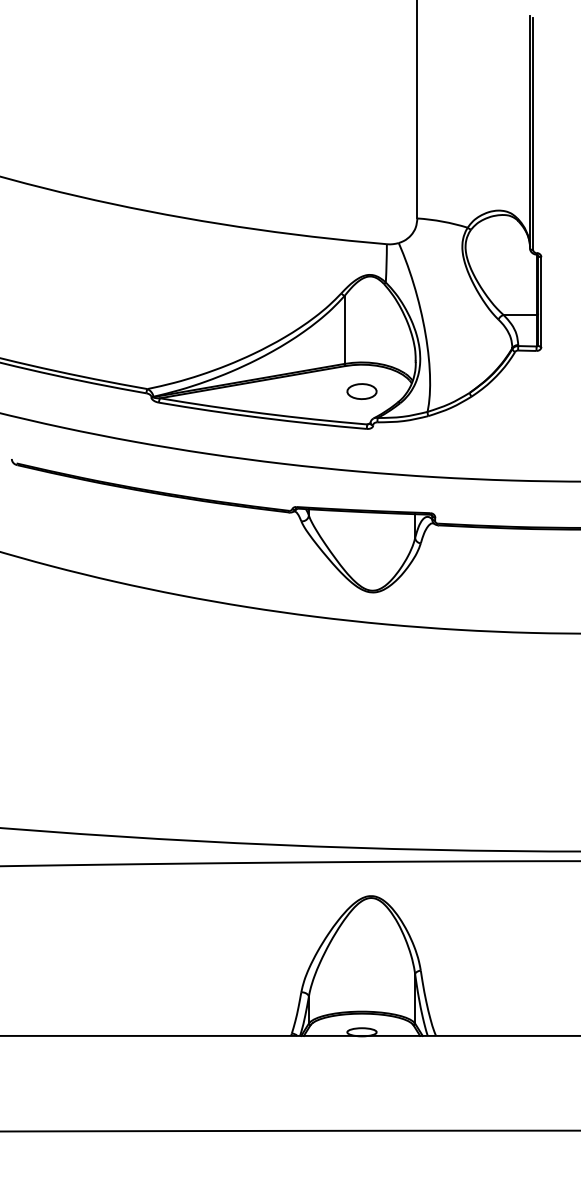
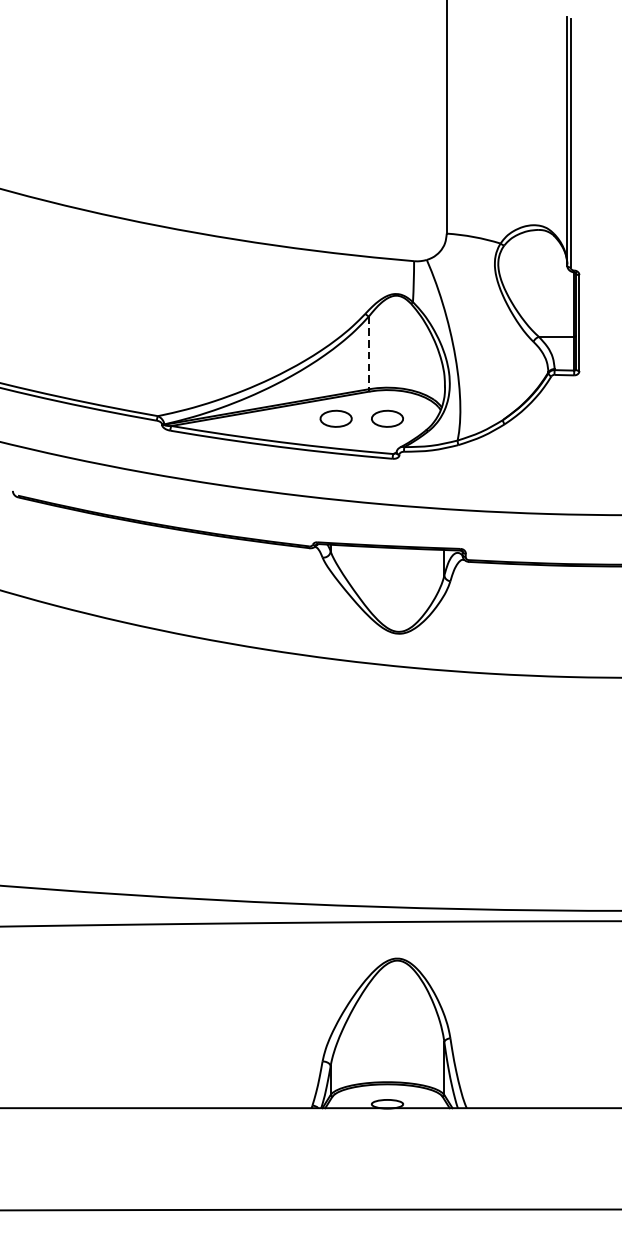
line: (344, 330) -> (368, 353), solid -> dashed
part: (313, 391) -> (335, 418), added

